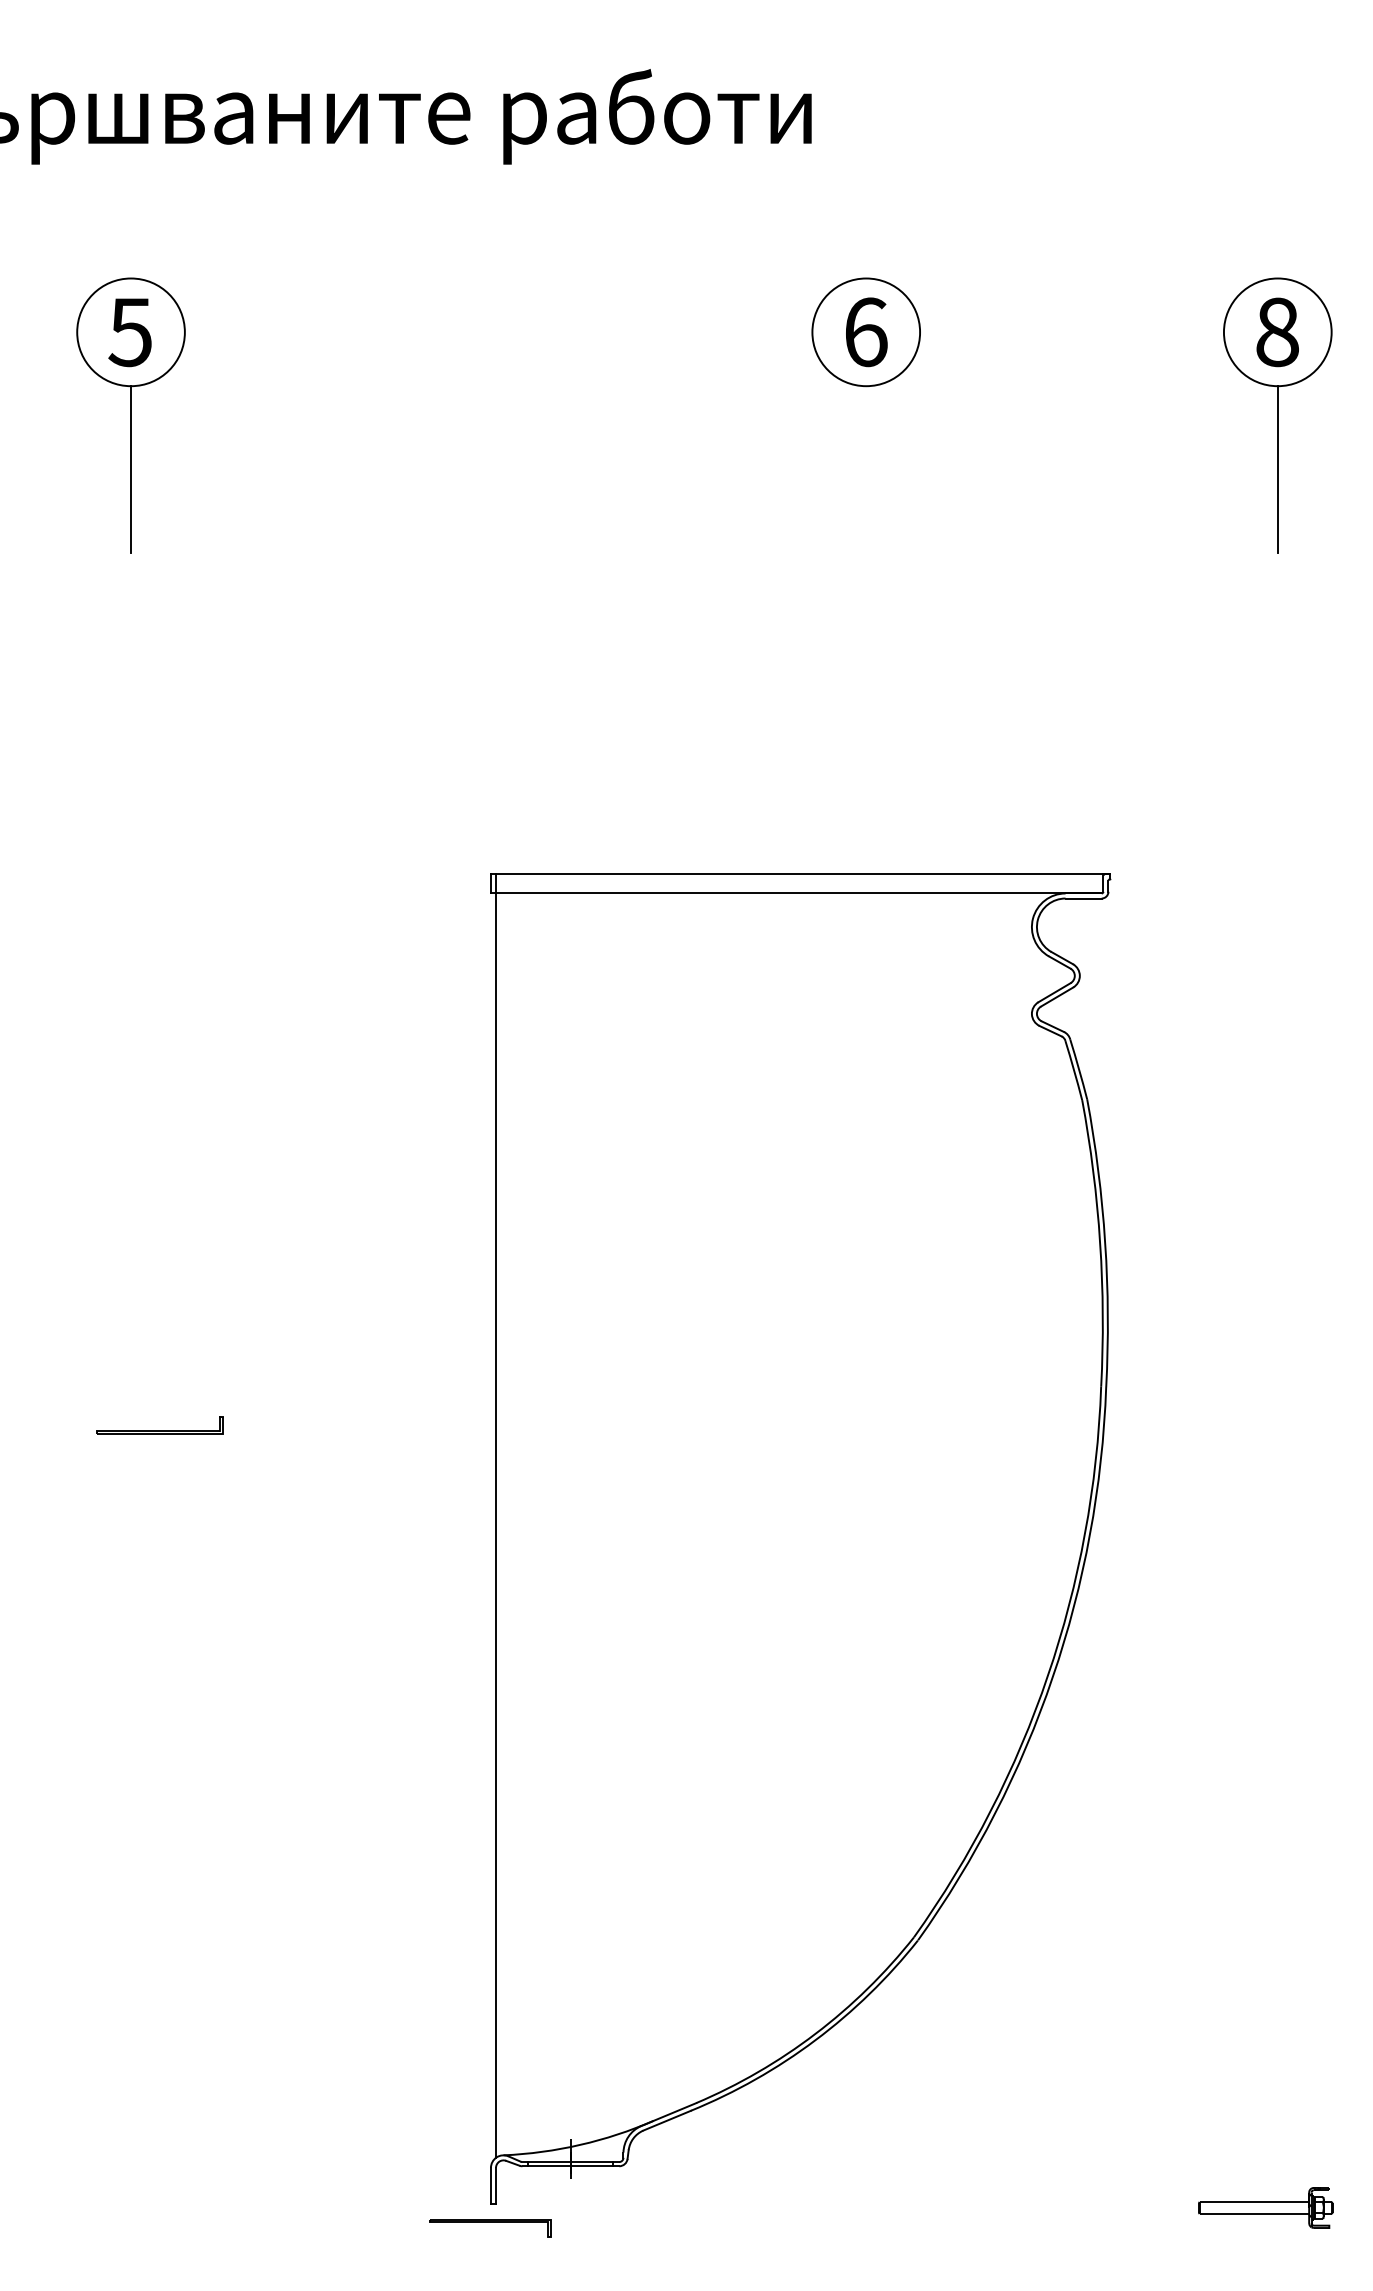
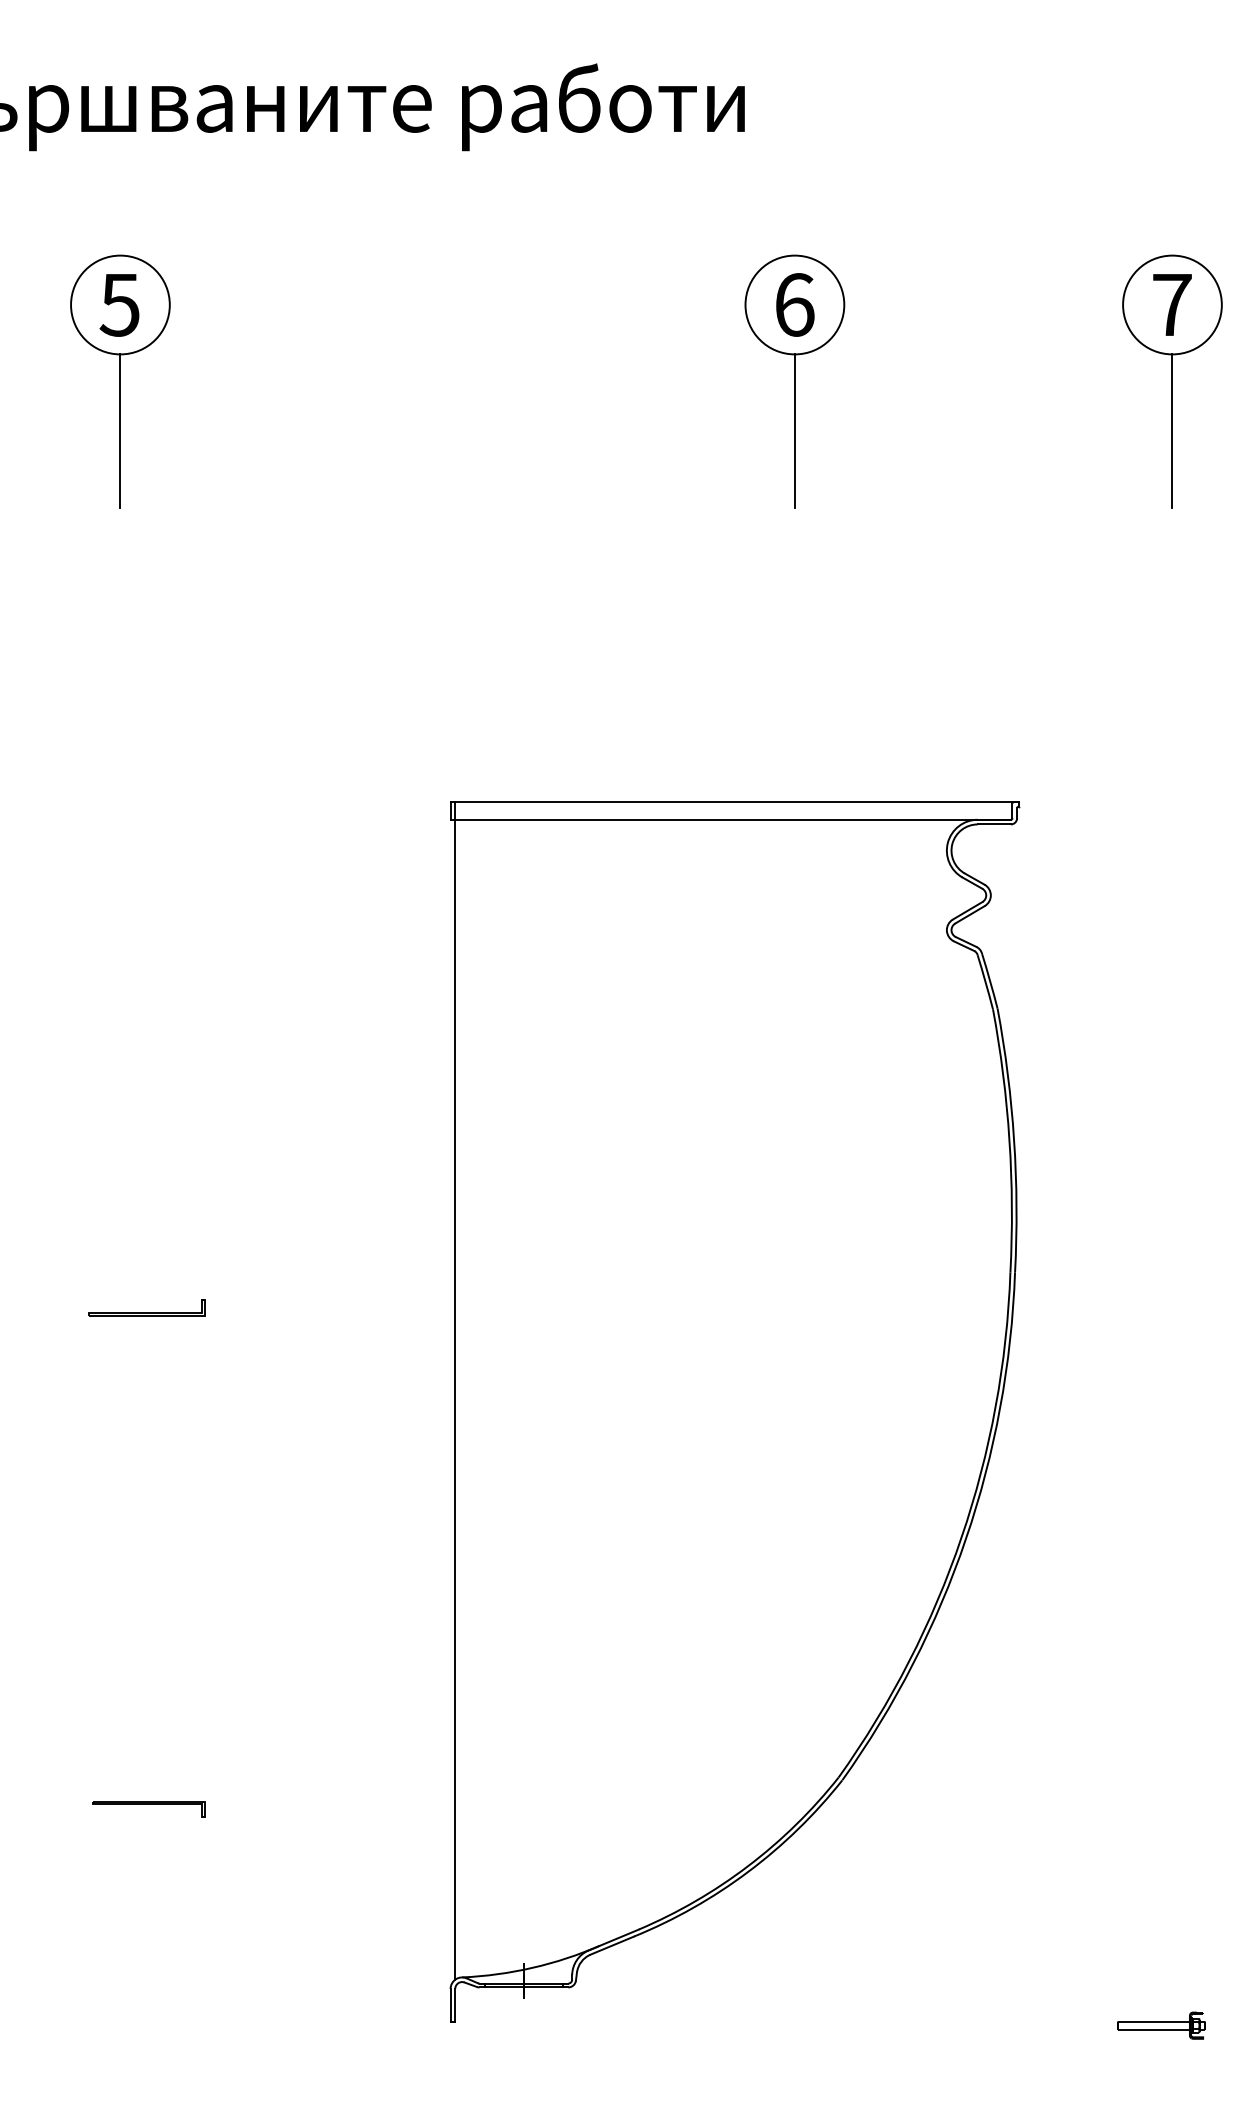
text: (1277, 332) -> (1172, 305), 8 -> 7
line: (866, 469) -> (795, 430), added
part: (1265, 2207) -> (1161, 2025), size x0.71
part: (490, 2228) -> (149, 1809), moved

